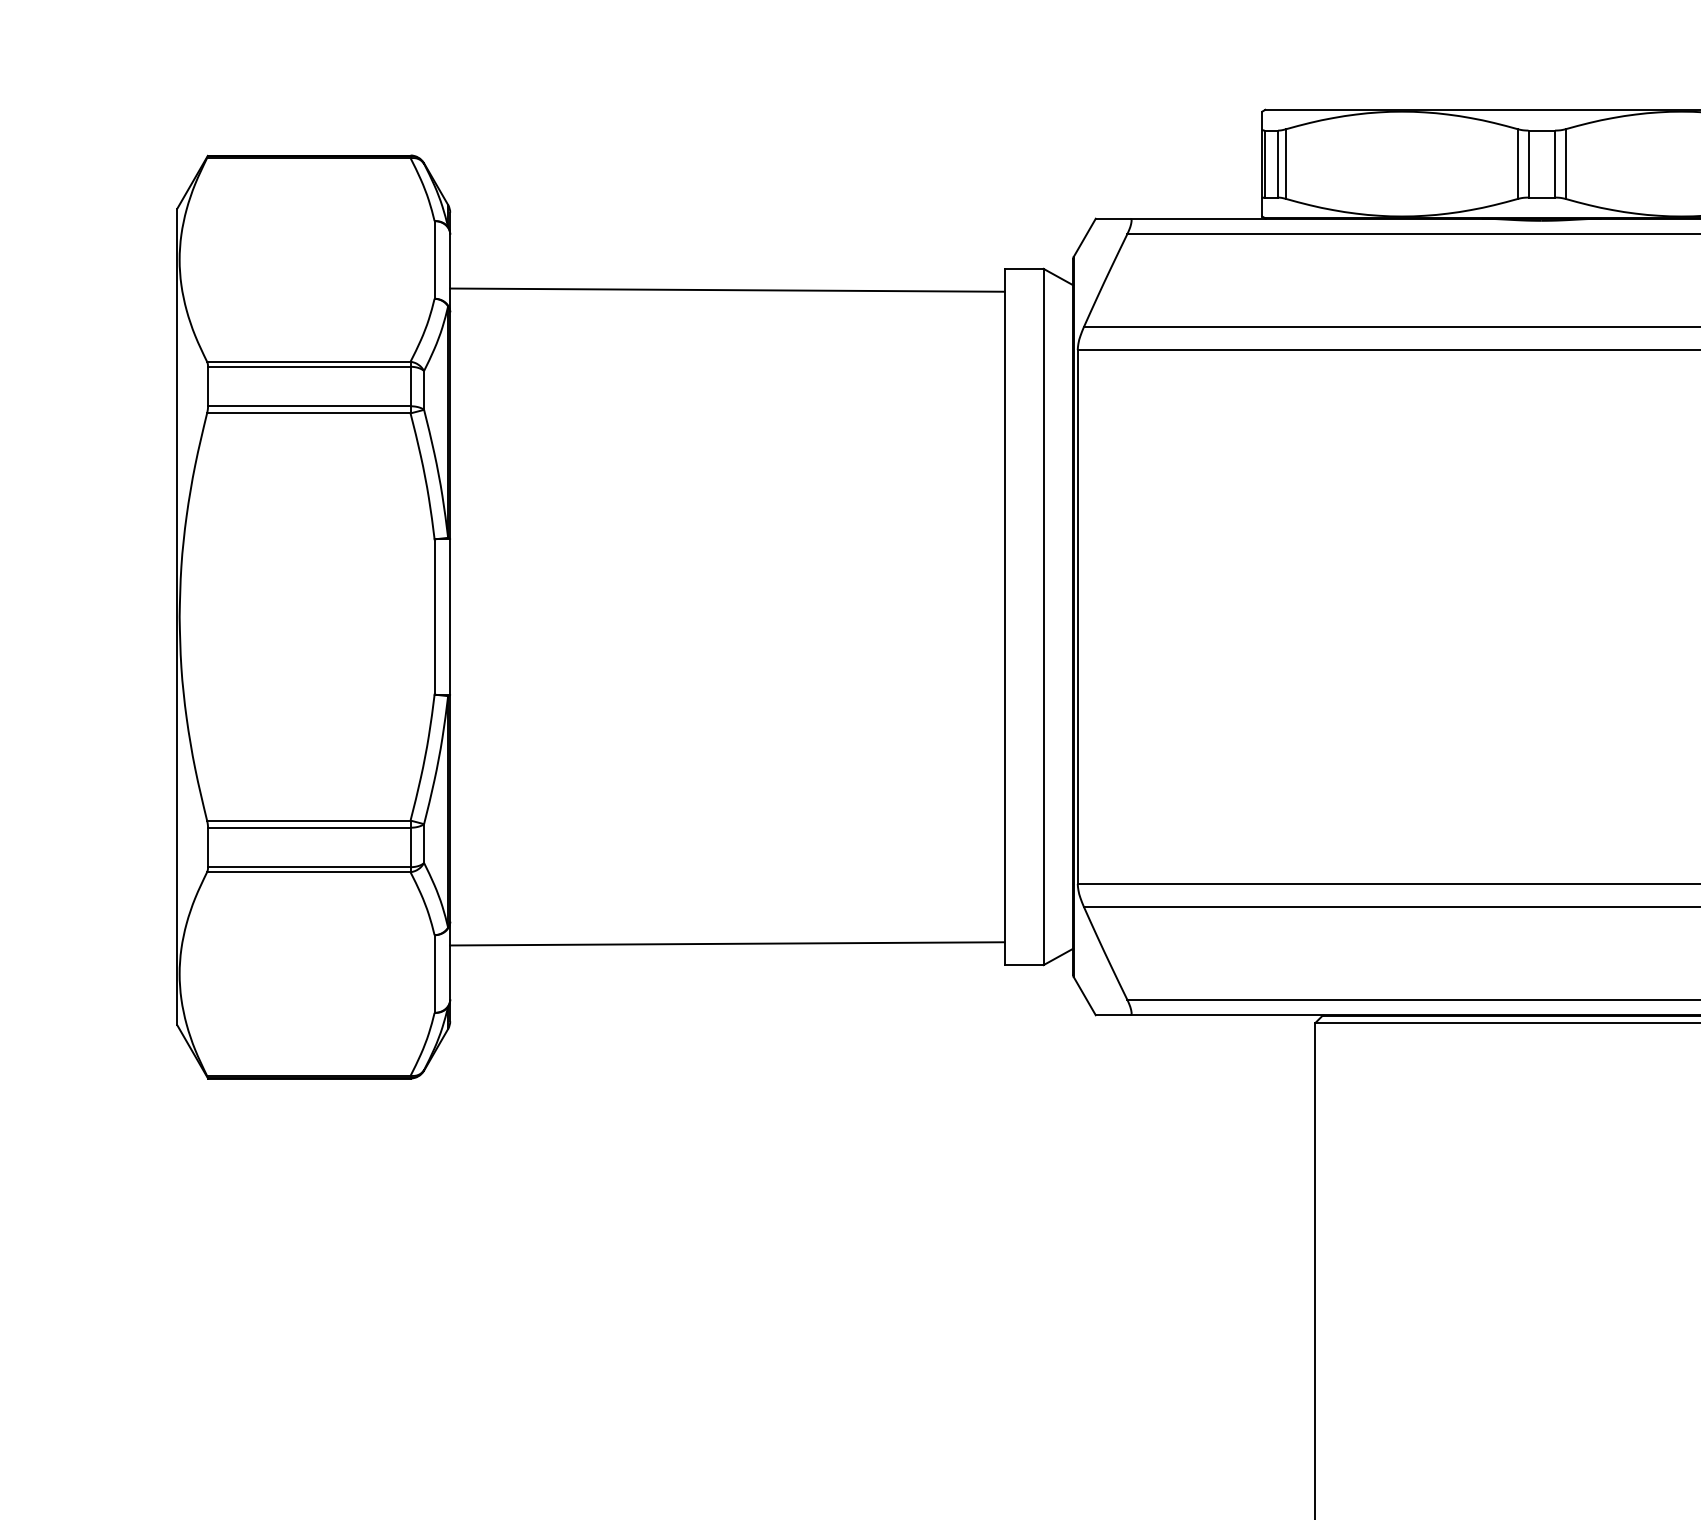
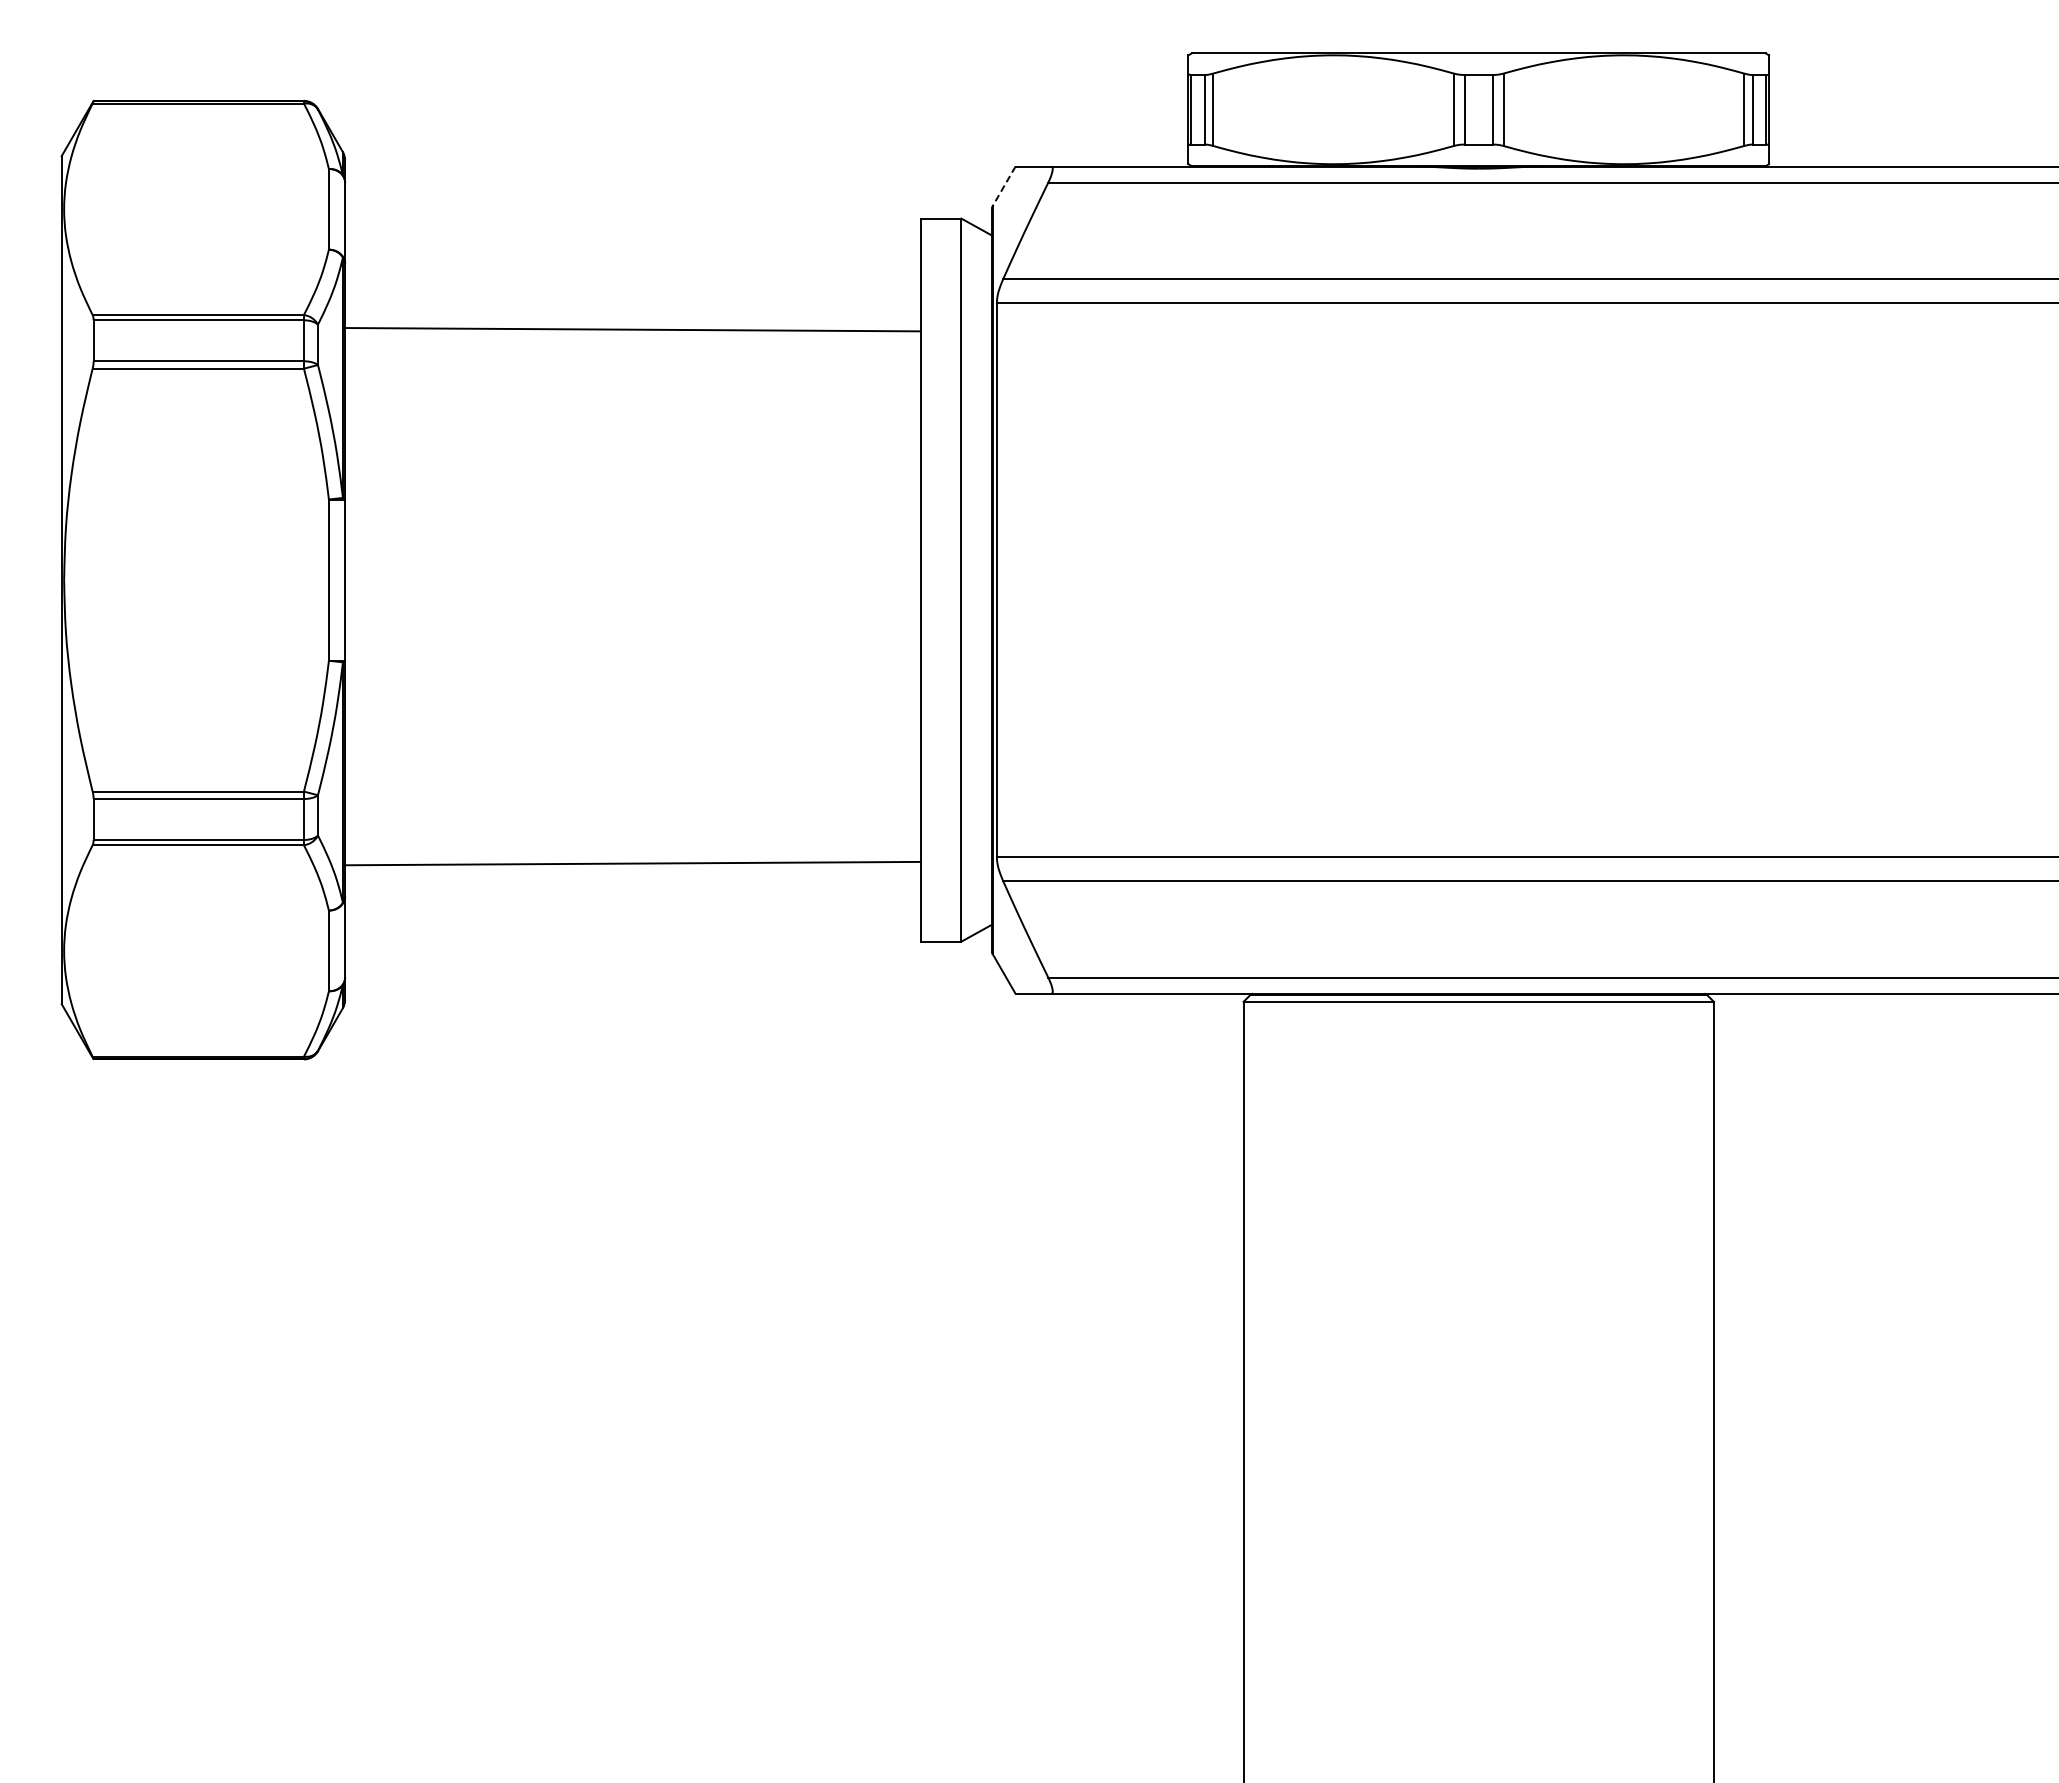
line: (1085, 237) -> (1004, 186), solid -> dashed
line: (726, 289) -> (631, 329), moved
line: (726, 943) -> (632, 863), moved

